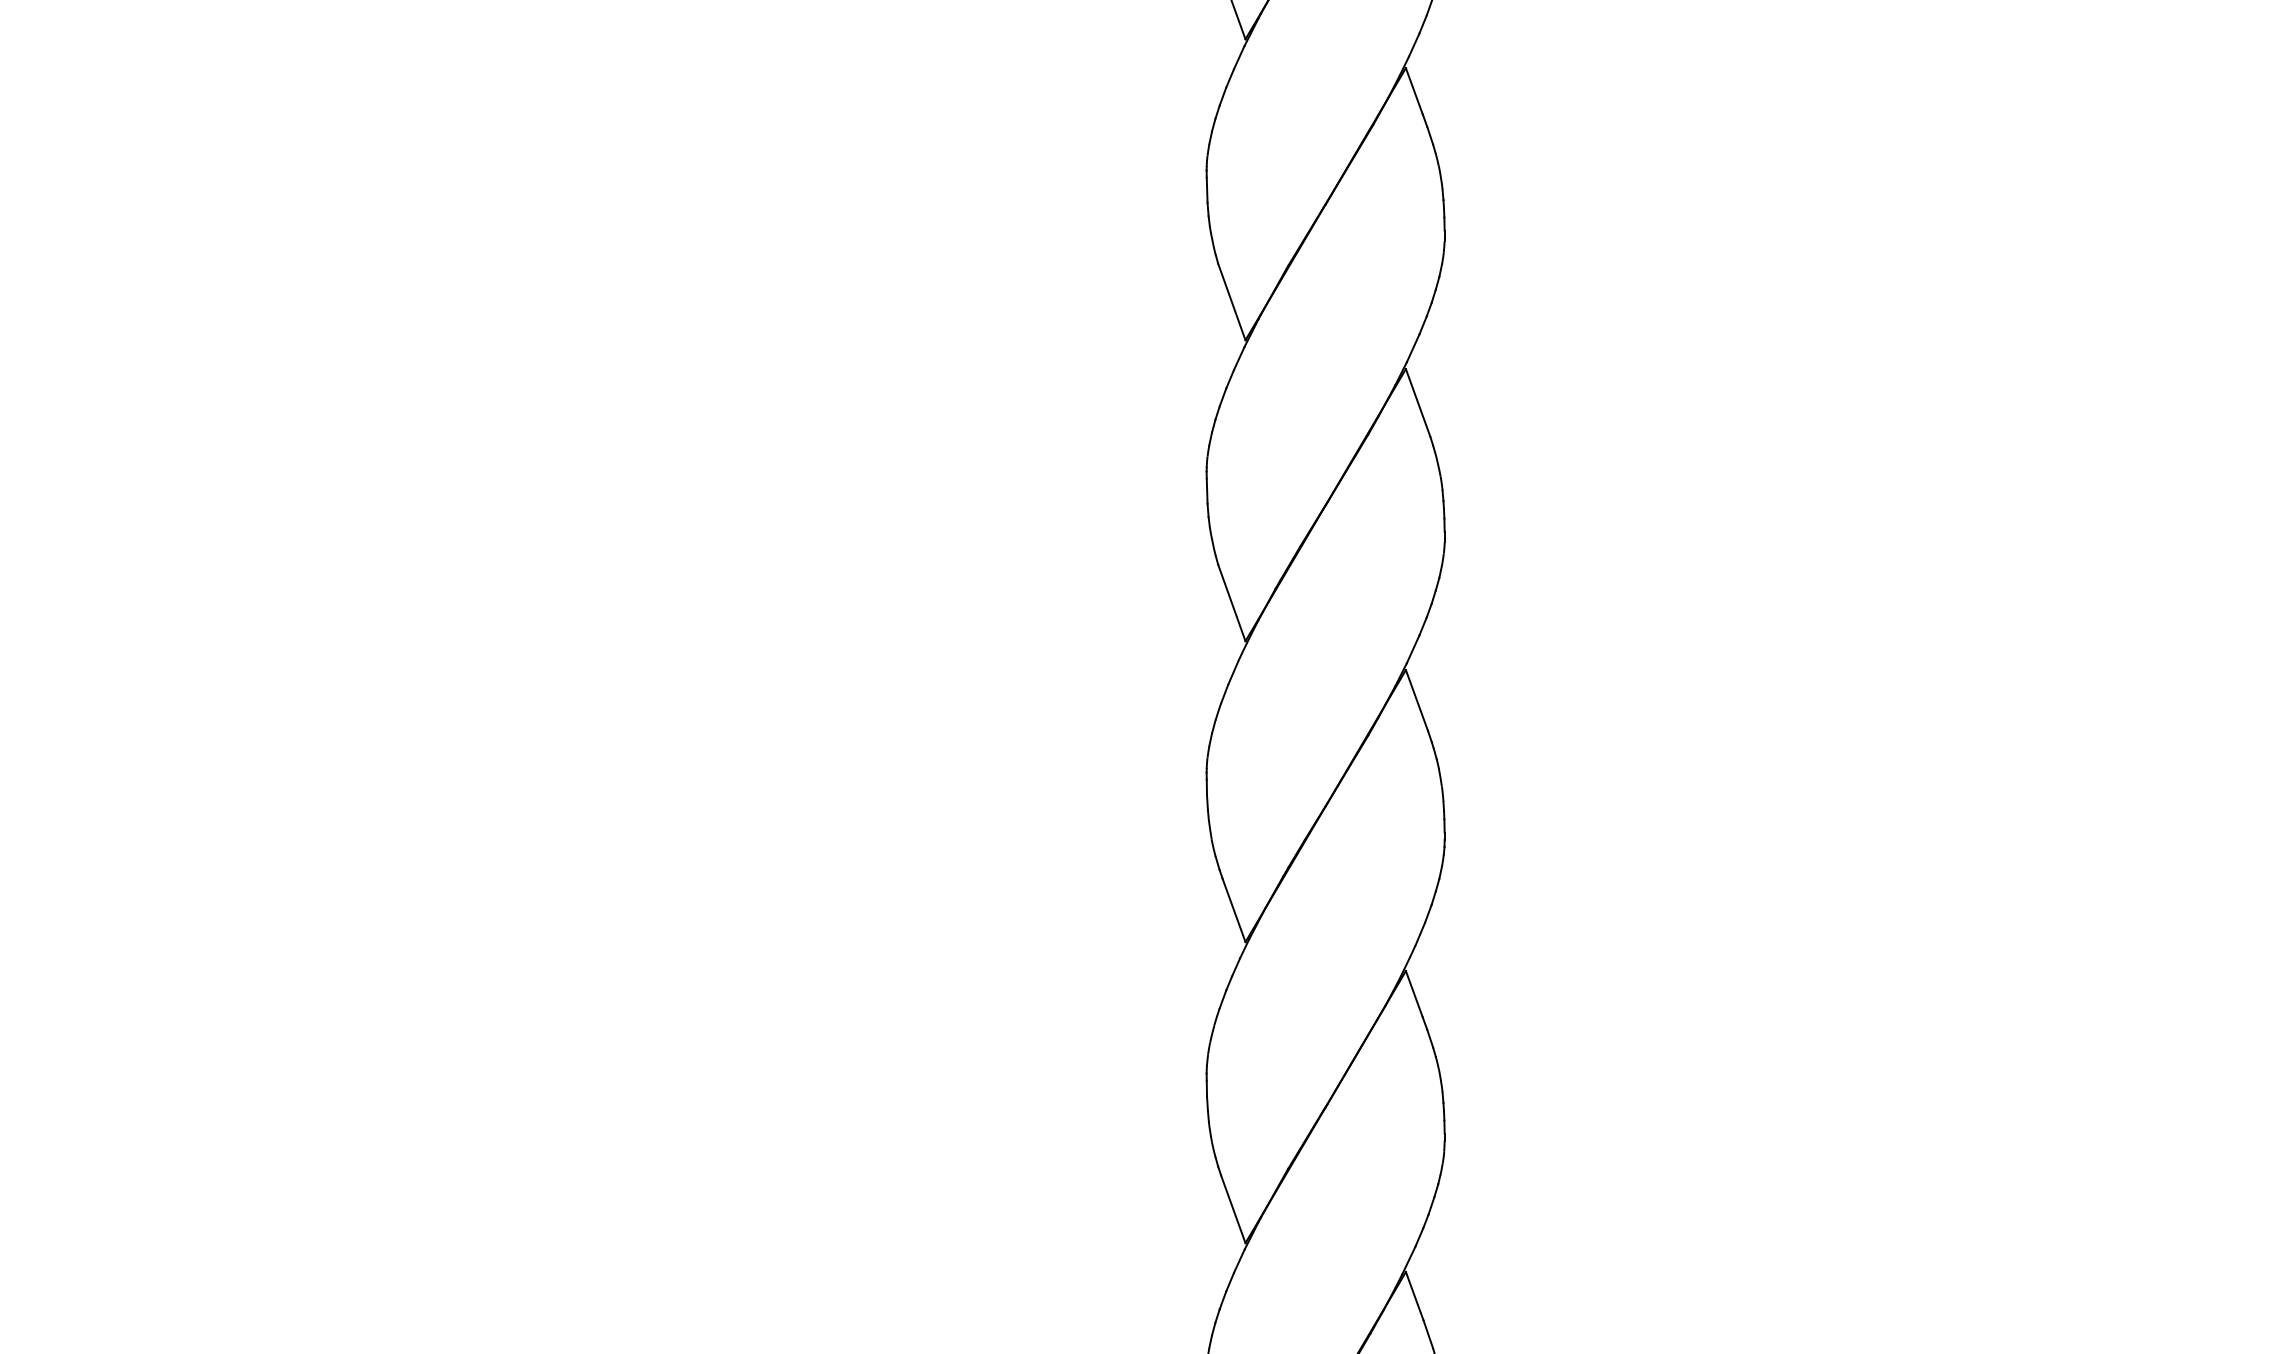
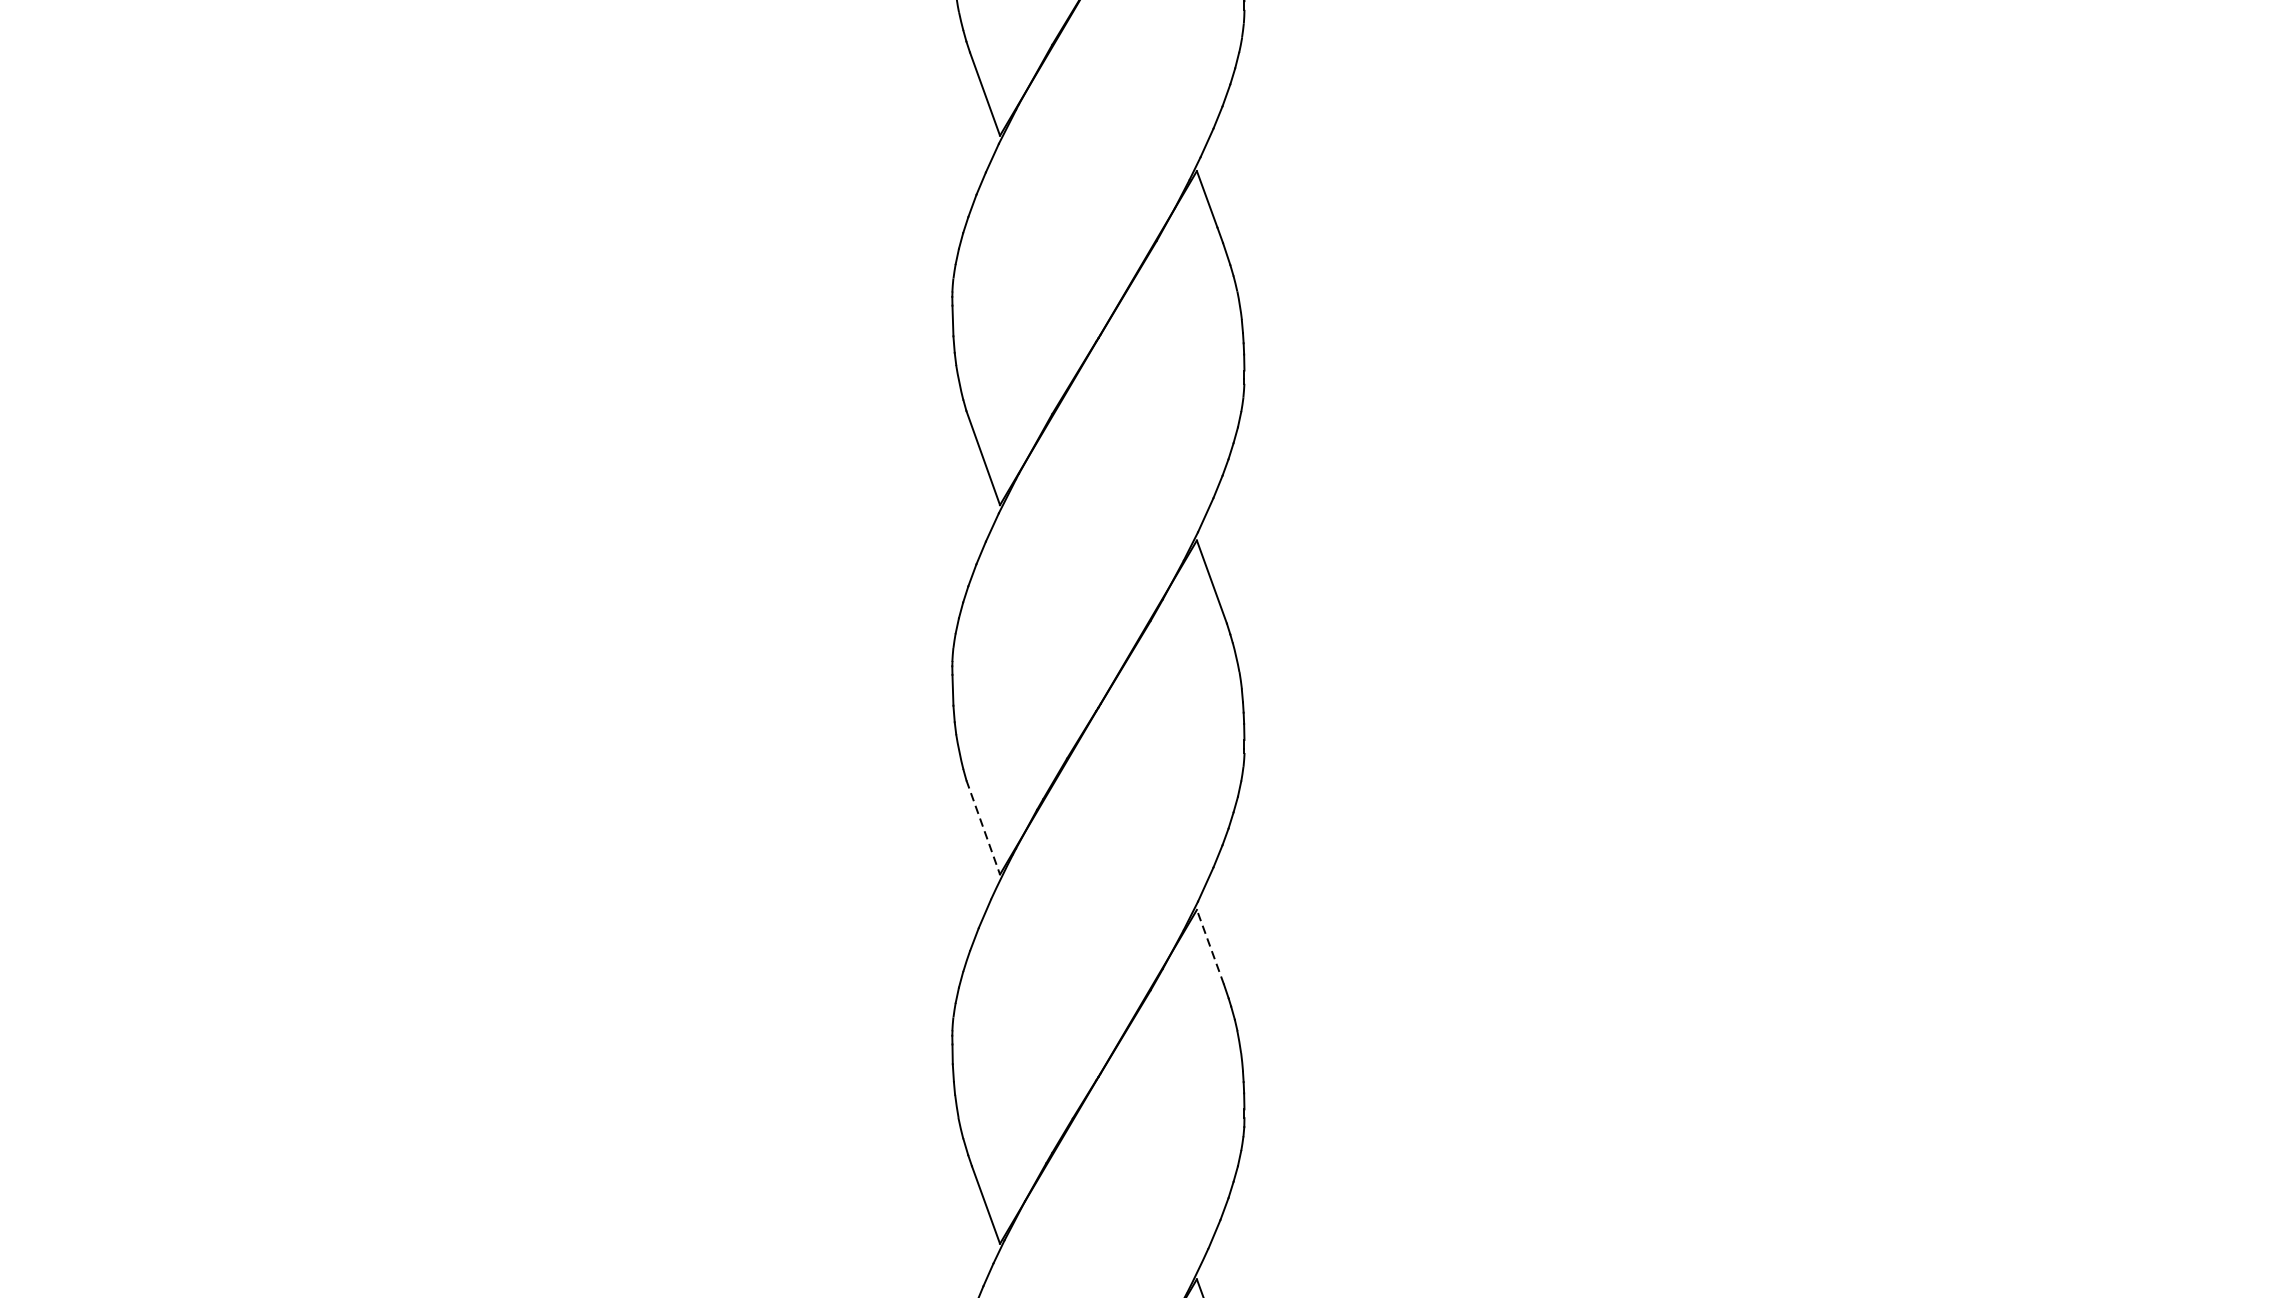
line: (1231, 602) -> (982, 826), solid -> dashed
line: (1416, 700) -> (1209, 947), solid -> dashed

